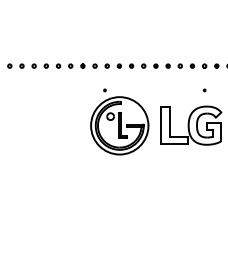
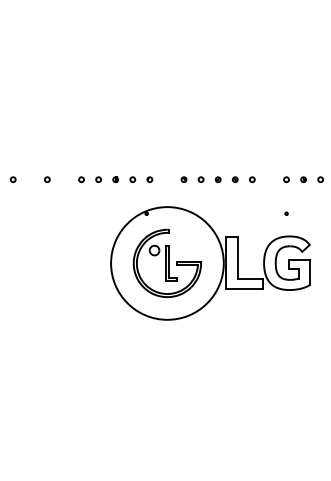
circle: (22, 65) -> (30, 179), removed
circle: (46, 65) -> (64, 179), removed
part: (119, 65) -> (166, 179), removed
part: (192, 65) -> (269, 179), removed
circle: (119, 125) -> (167, 263), size x1.4

